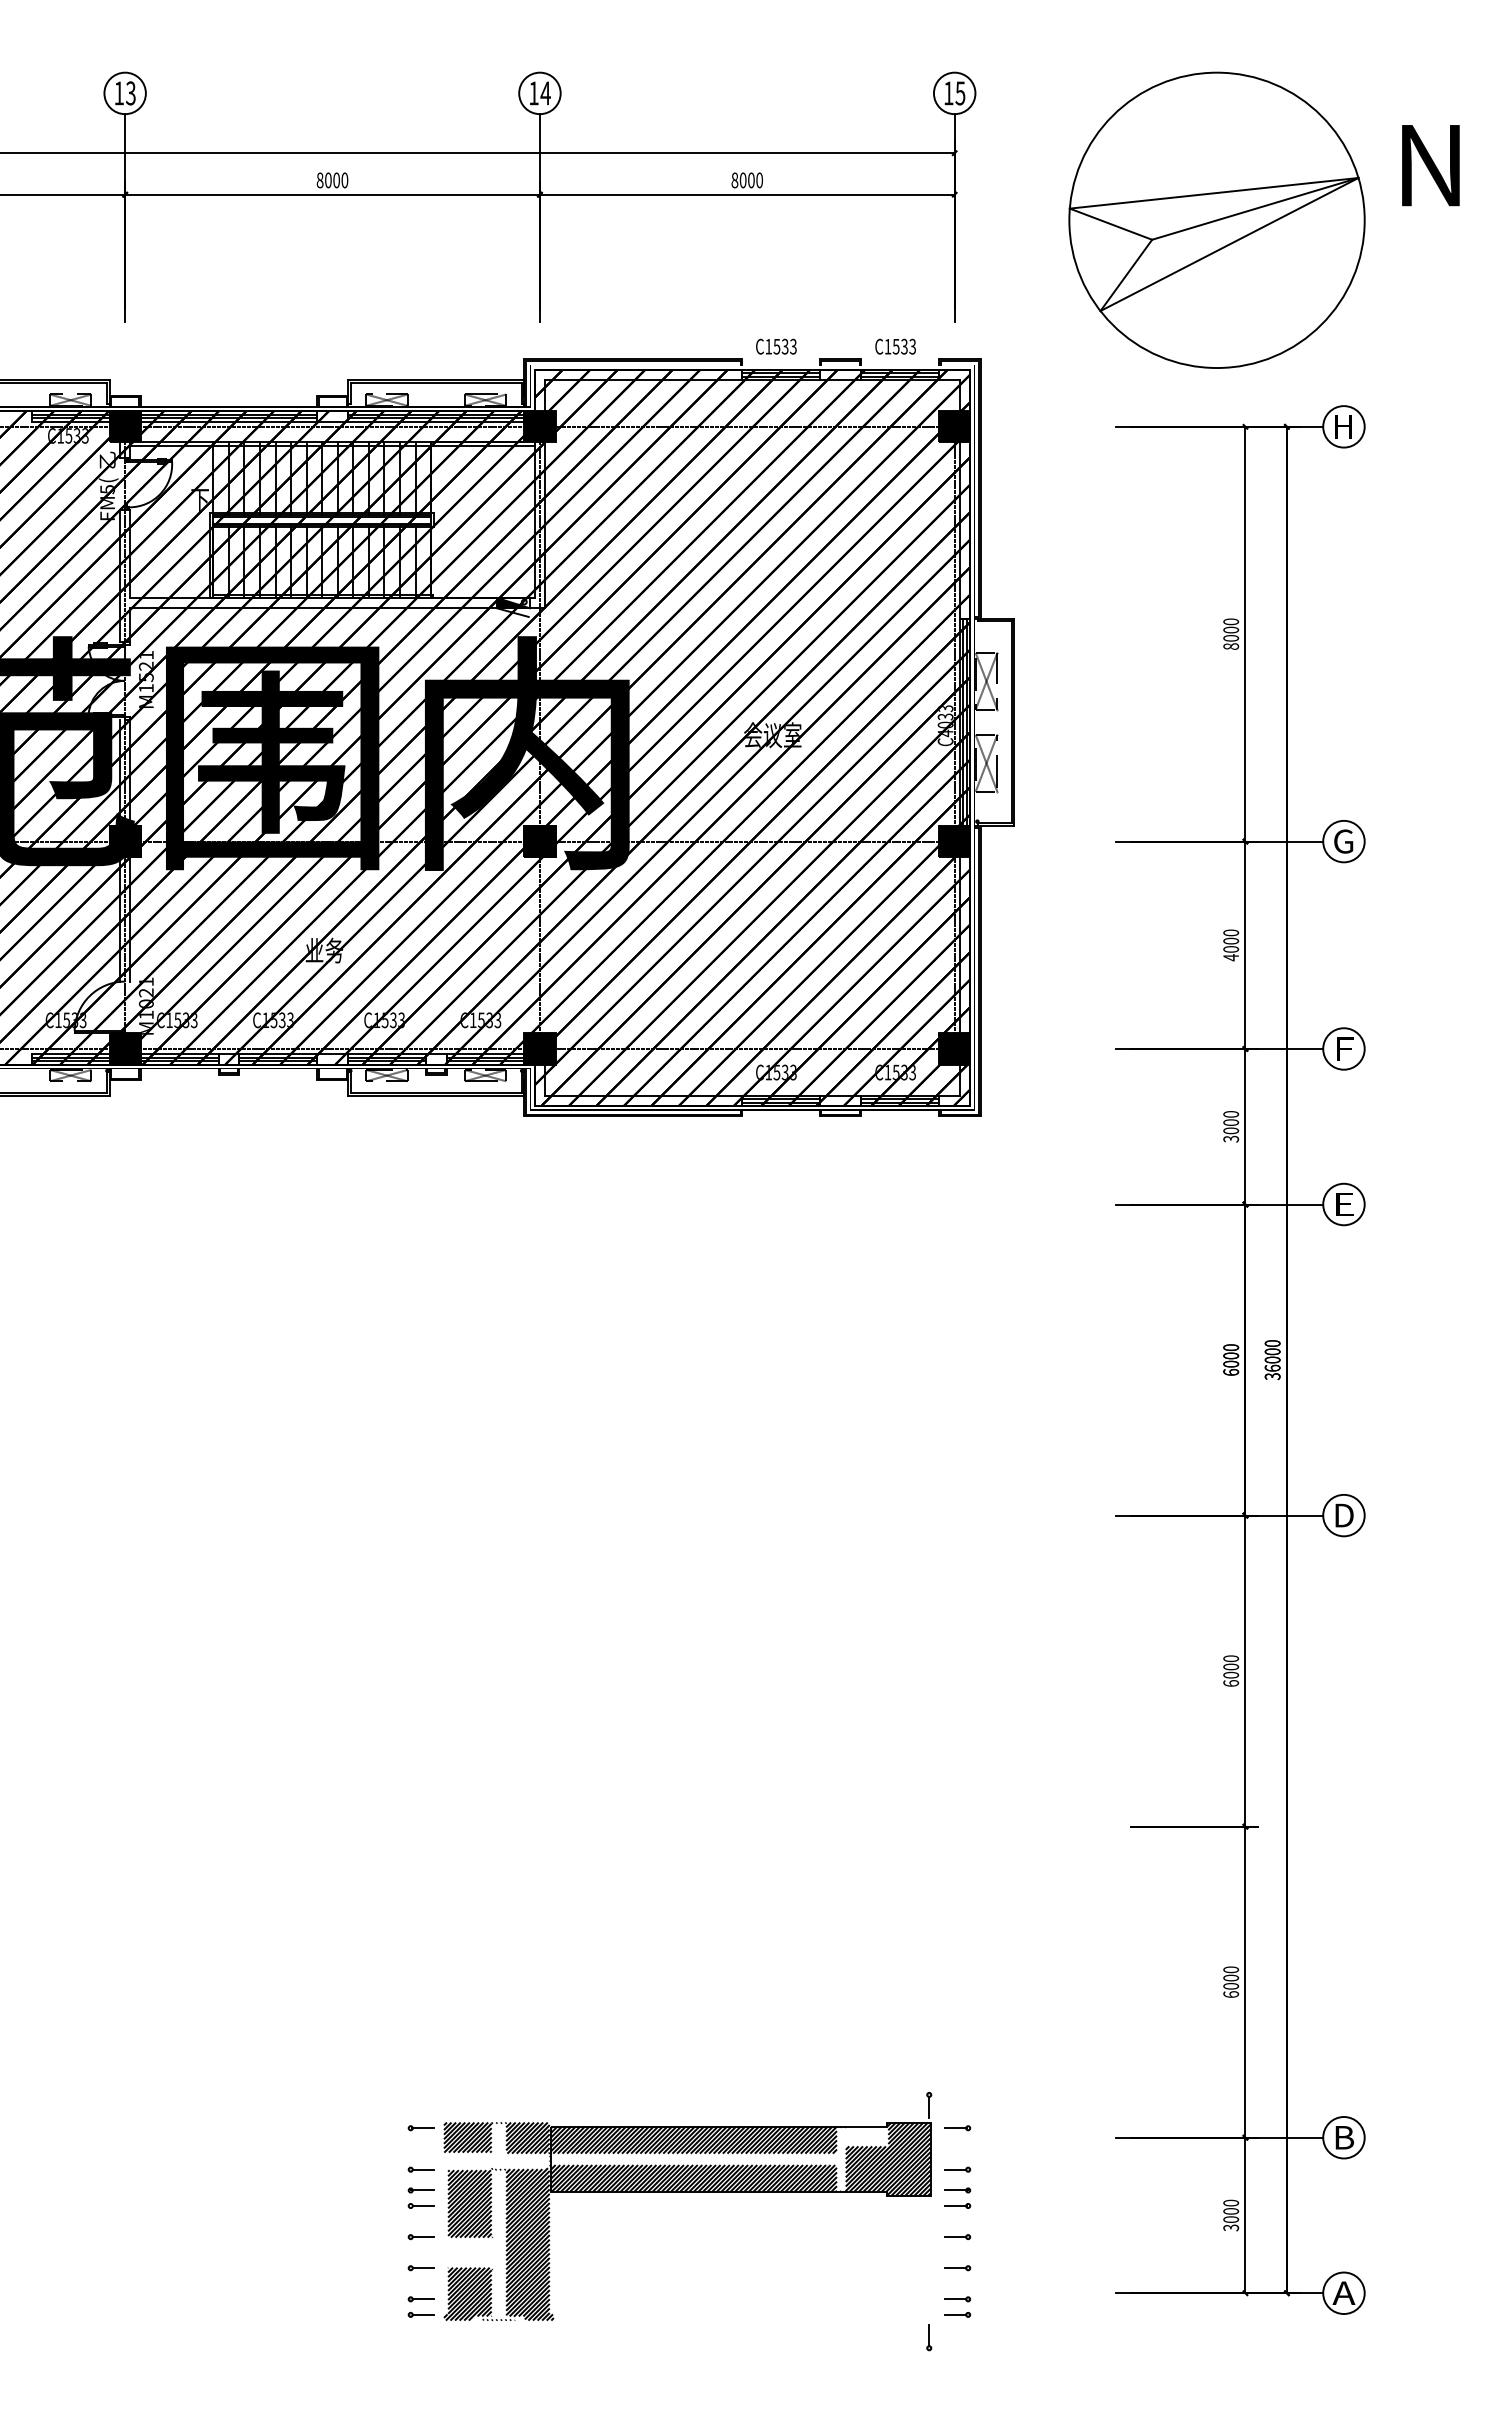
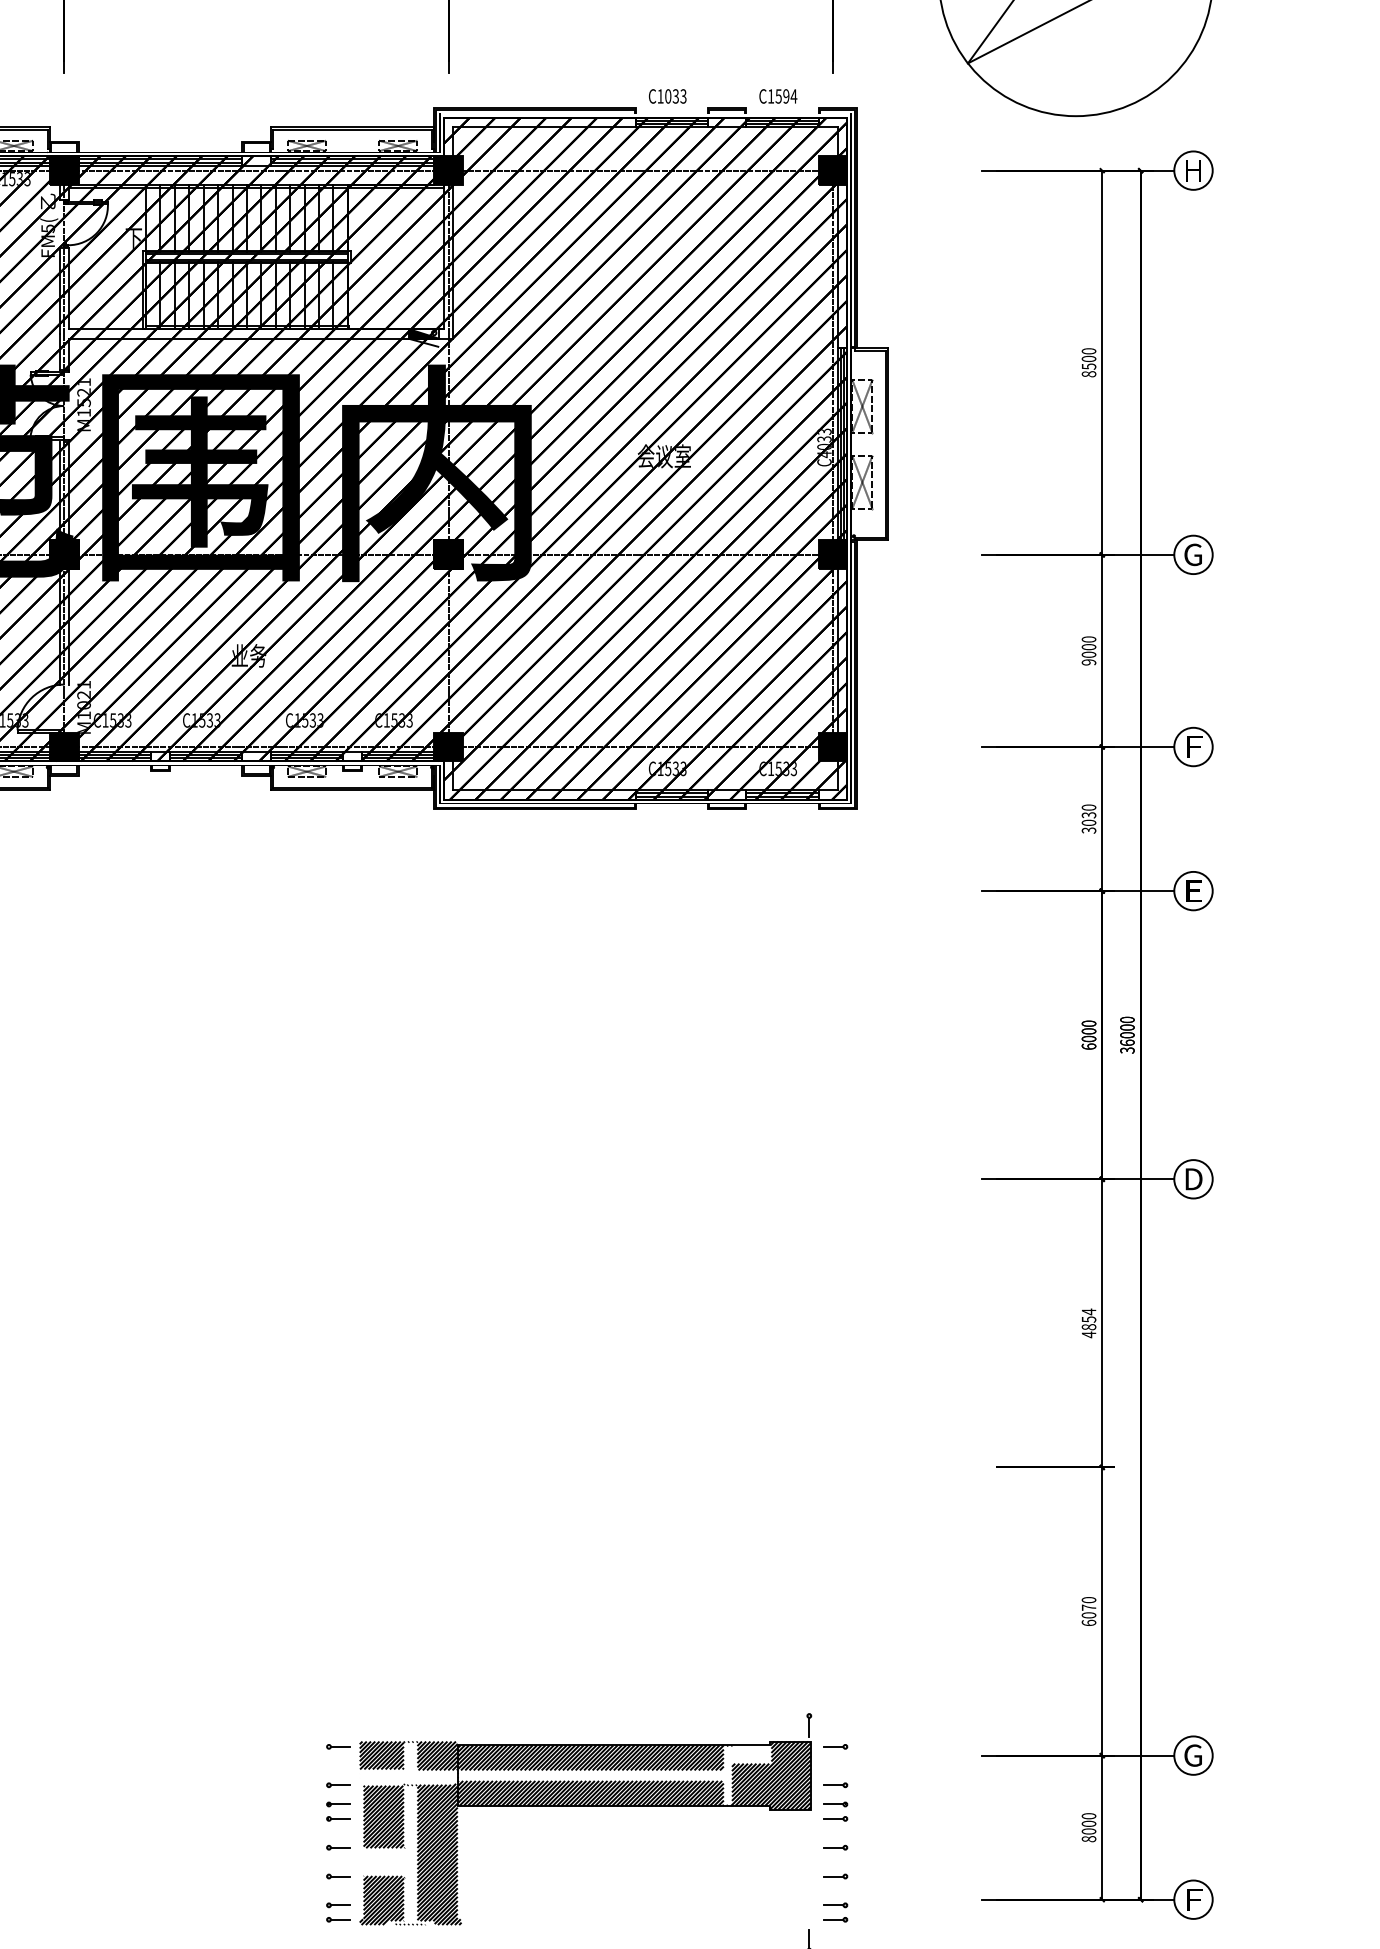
text: (776, 346) -> (667, 96), C1533 -> C1033
text: (908, 346) -> (790, 96), C1533 -> C1594
text: (1230, 638) -> (1088, 366), 8000 -> 8500
text: (1231, 957) -> (1089, 662), 4000 -> 9000
text: (1230, 1122) -> (1088, 815), 3000 -> 3030
text: (1231, 1671) -> (1089, 1323), 6000 -> 4854
text: (1231, 1977) -> (1089, 1607), 6000 -> 6070
text: (1343, 2137) -> (1193, 1755), B -> G
text: (1230, 2227) -> (1088, 1838), 3000 -> 8000
text: (1343, 2292) -> (1193, 1899), A -> F

